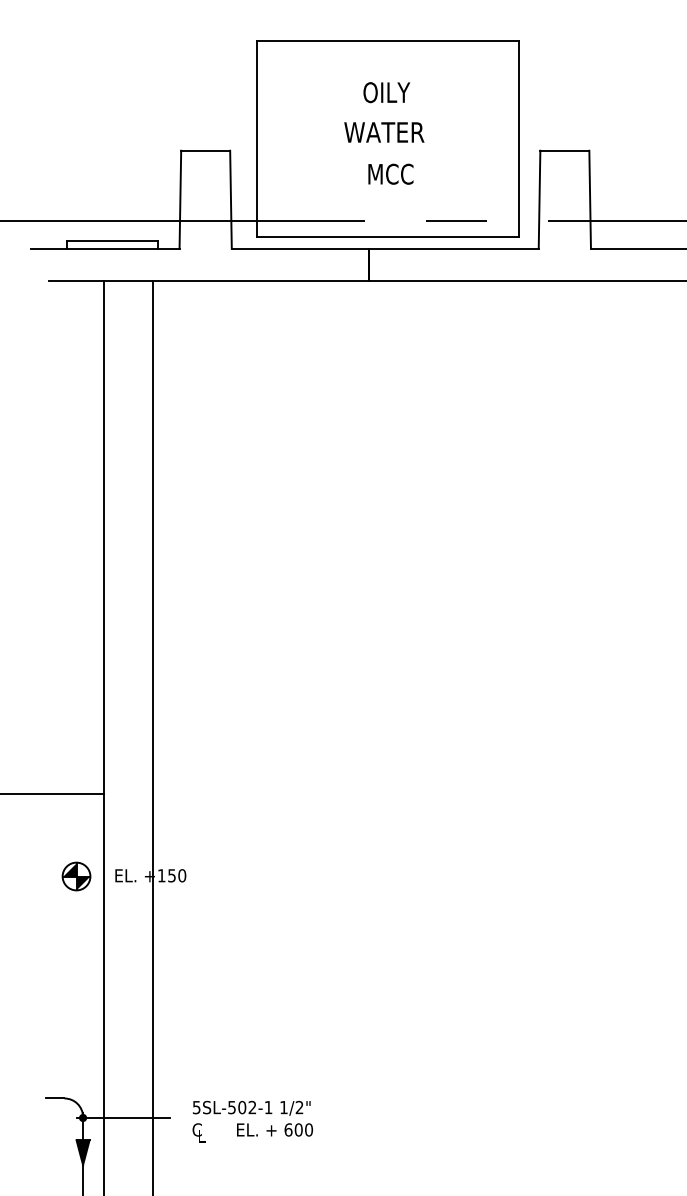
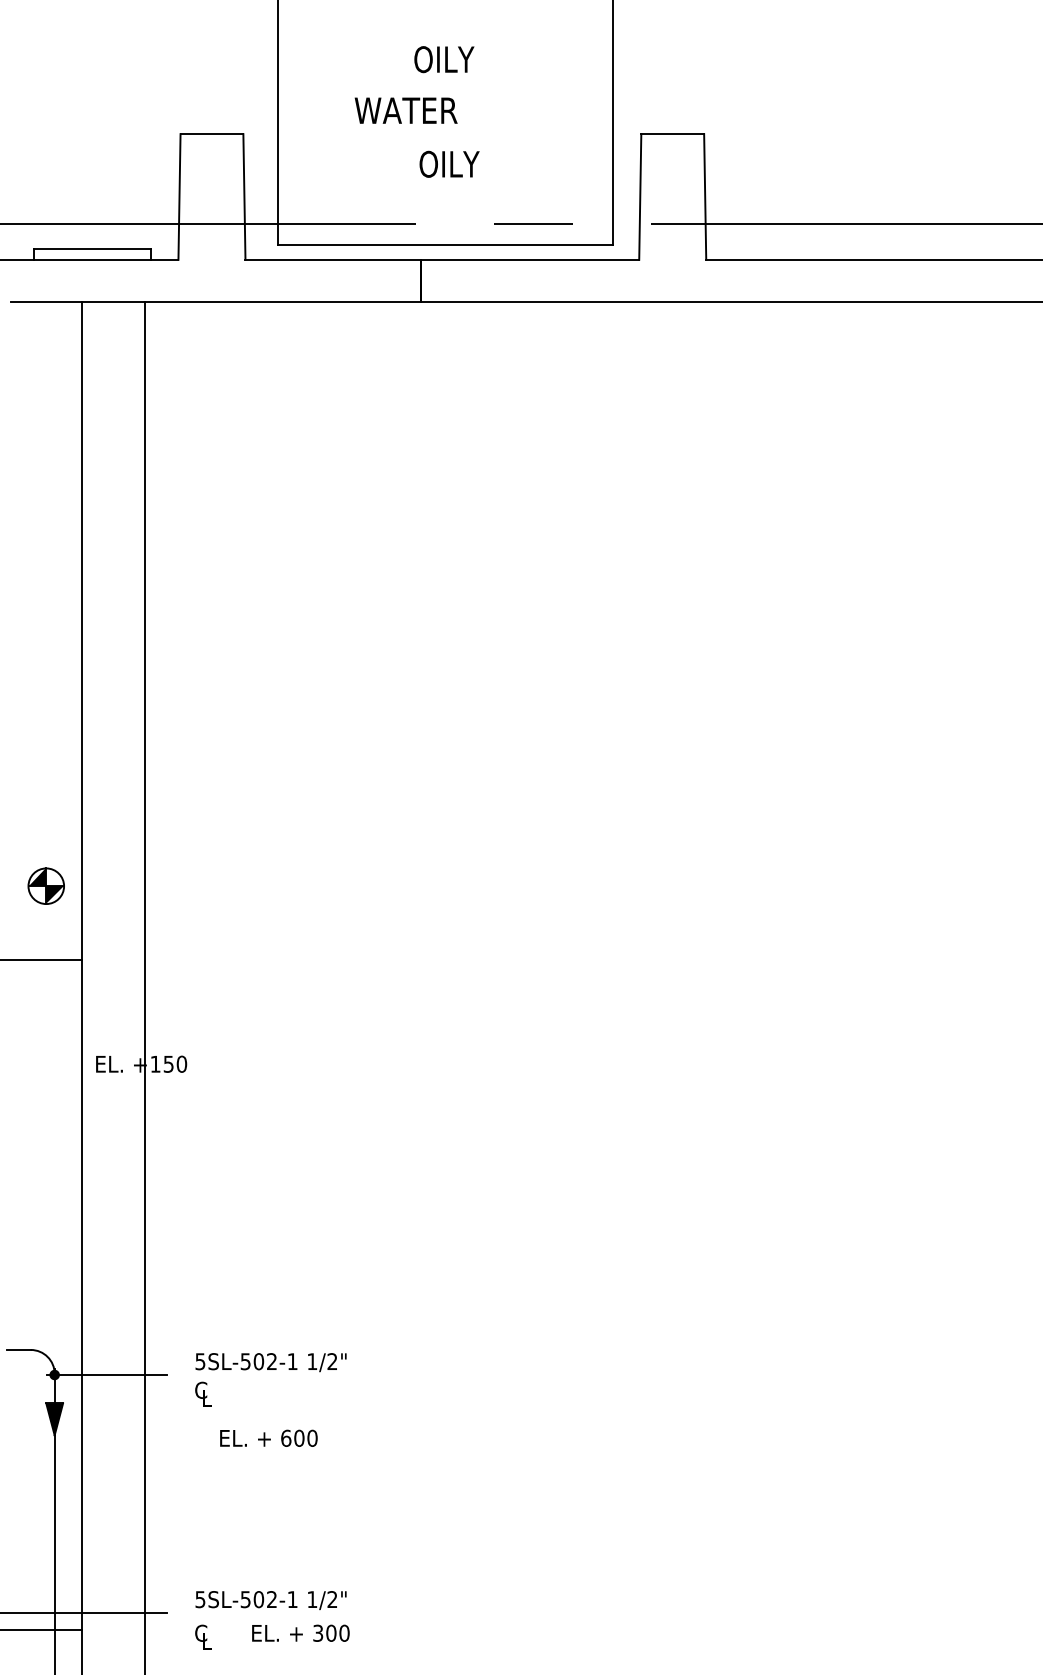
text: (383, 132) -> (405, 110), moved
text: (390, 173) -> (449, 163), MCC -> OILY
part: (75, 875) -> (45, 885), moved
text: (274, 1129) -> (268, 1437), moved

